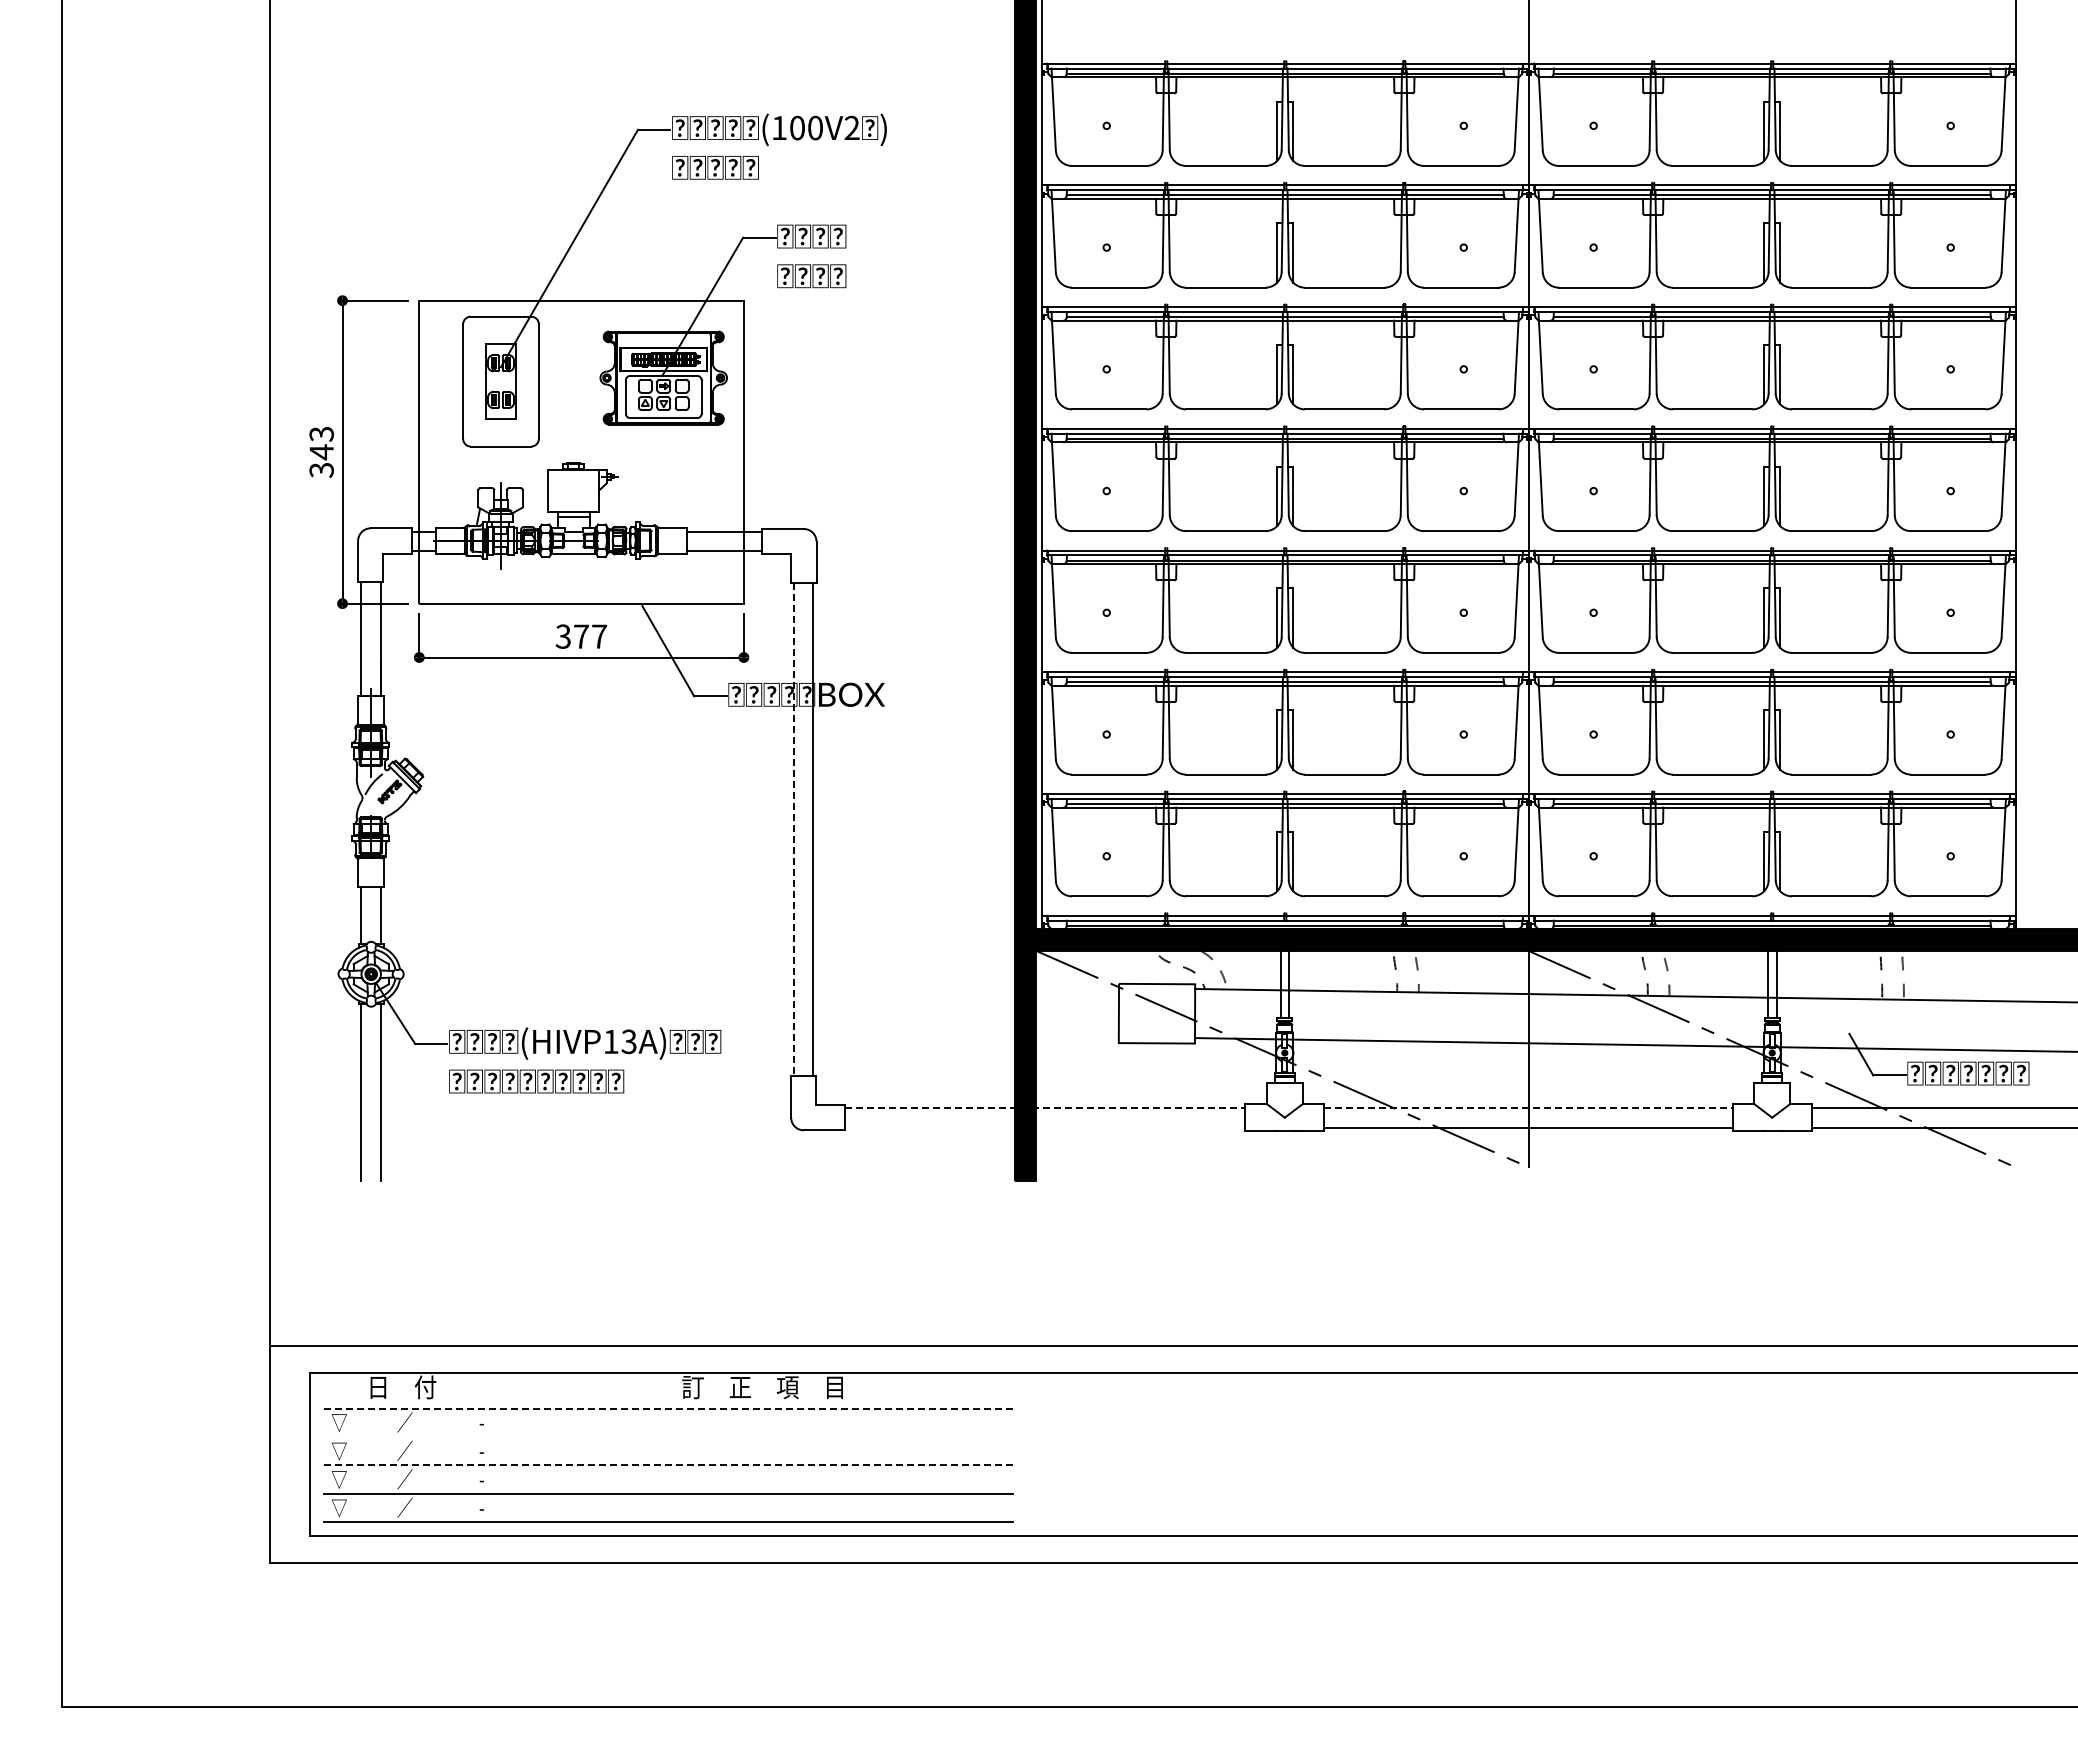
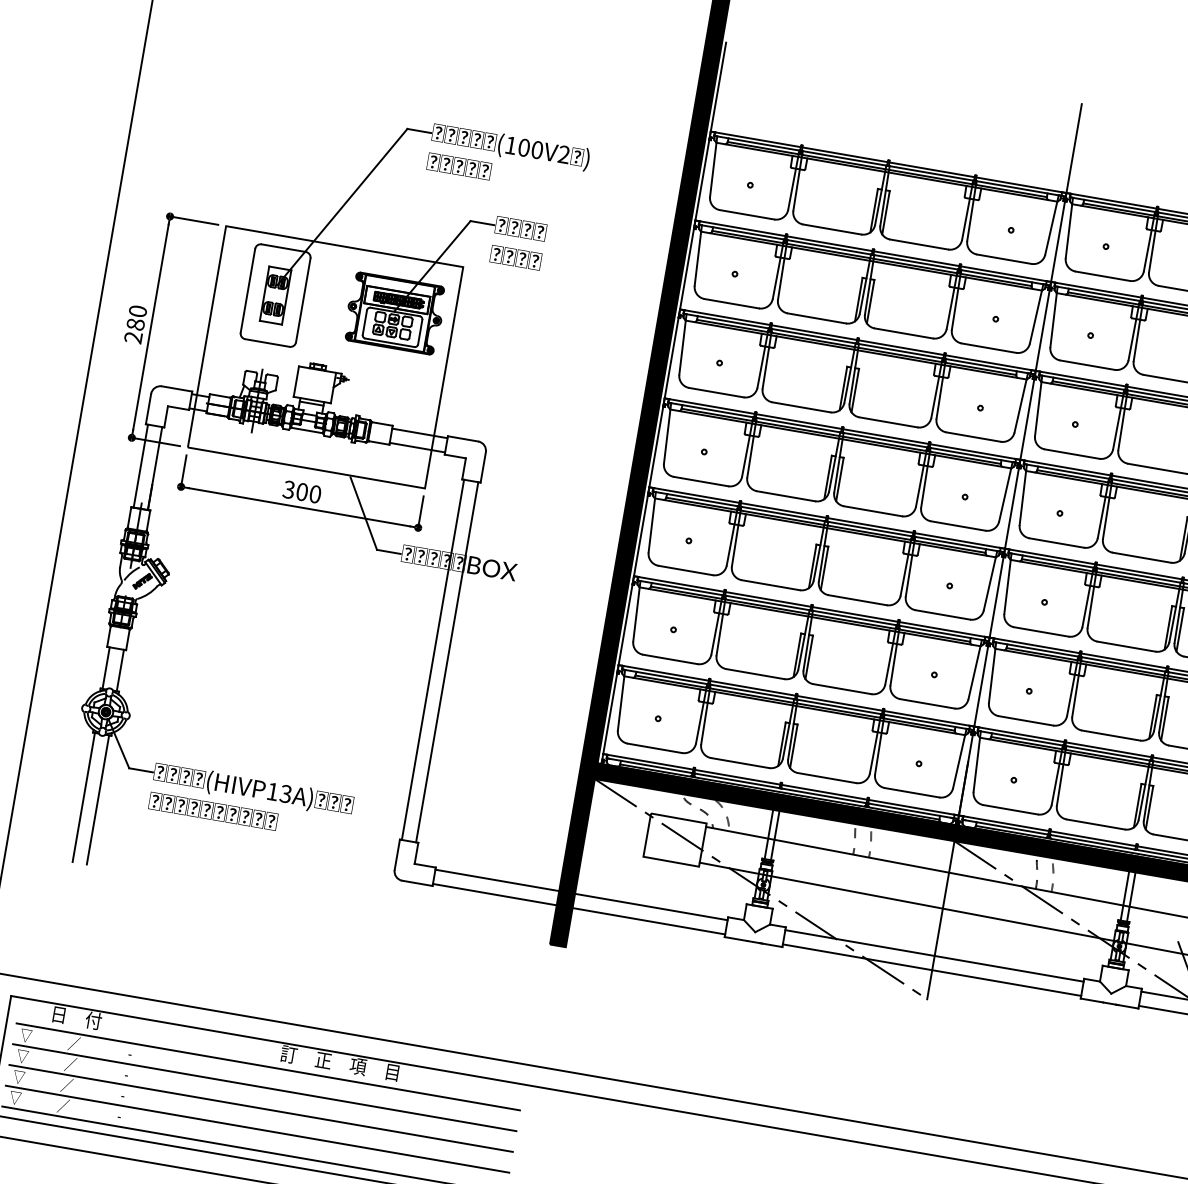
text: (321, 451) -> (135, 324), 343 -> 280
text: (590, 636) -> (308, 493), 377 -> 300
line: (793, 829) -> (432, 659), dashed -> solid
line: (1045, 1108) -> (581, 895), dashed -> solid
line: (1529, 1108) -> (935, 956), dashed -> solid
line: (1045, 1127) -> (579, 909), added
line: (668, 1408) -> (268, 1066), dashed -> solid
line: (667, 1437) -> (264, 1087), added
line: (668, 1465) -> (261, 1108), dashed -> solid

